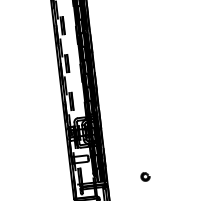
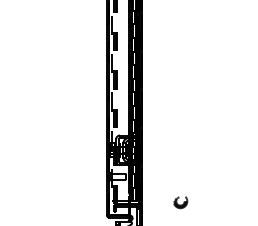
part: (145, 176) -> (180, 201), size x1.6

